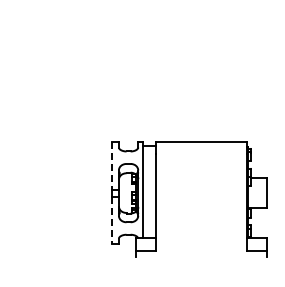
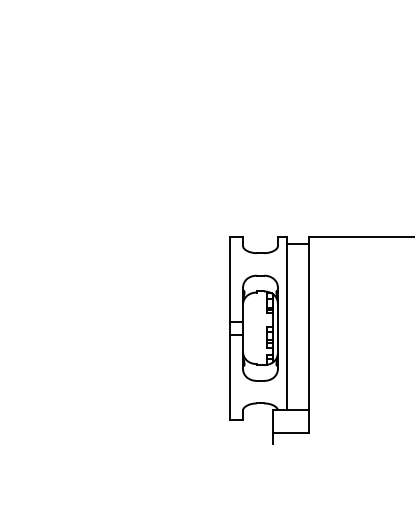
line: (111, 165) -> (229, 278), dashed -> solid
line: (111, 220) -> (229, 377), dashed -> solid

